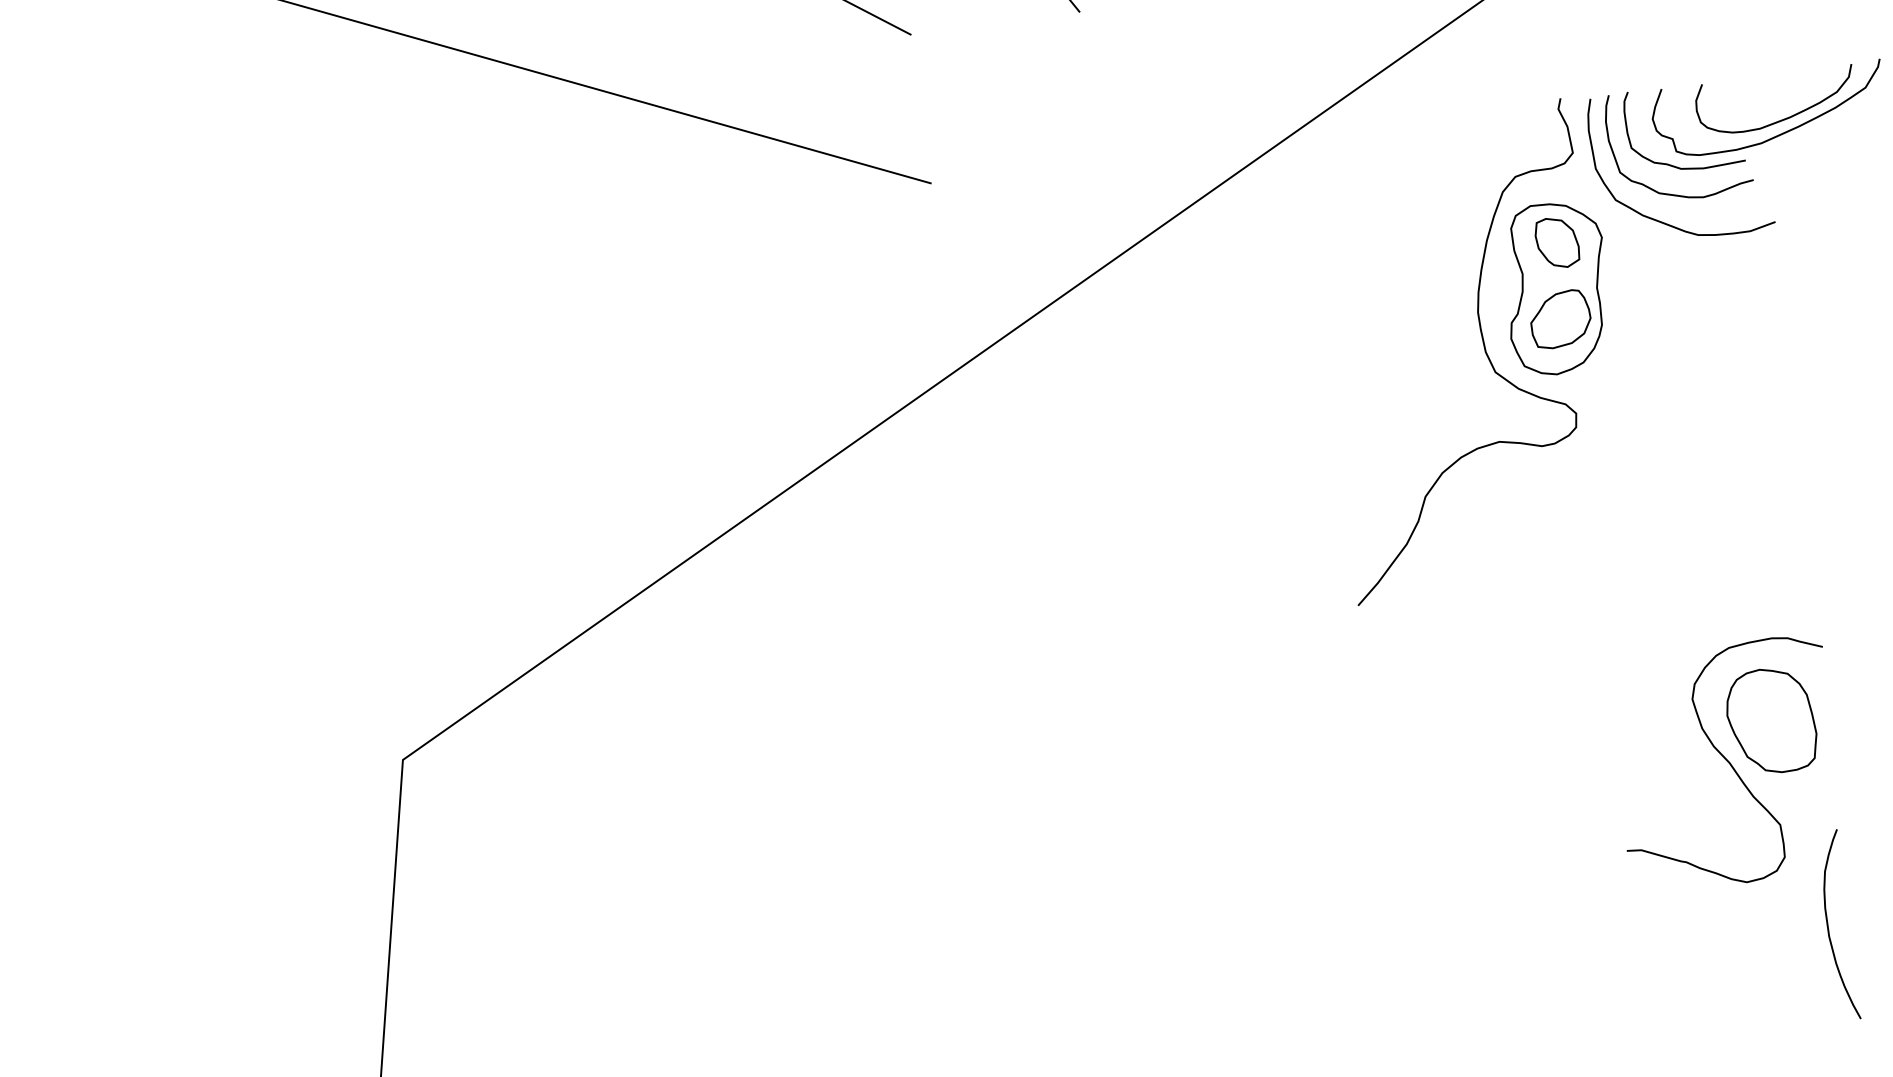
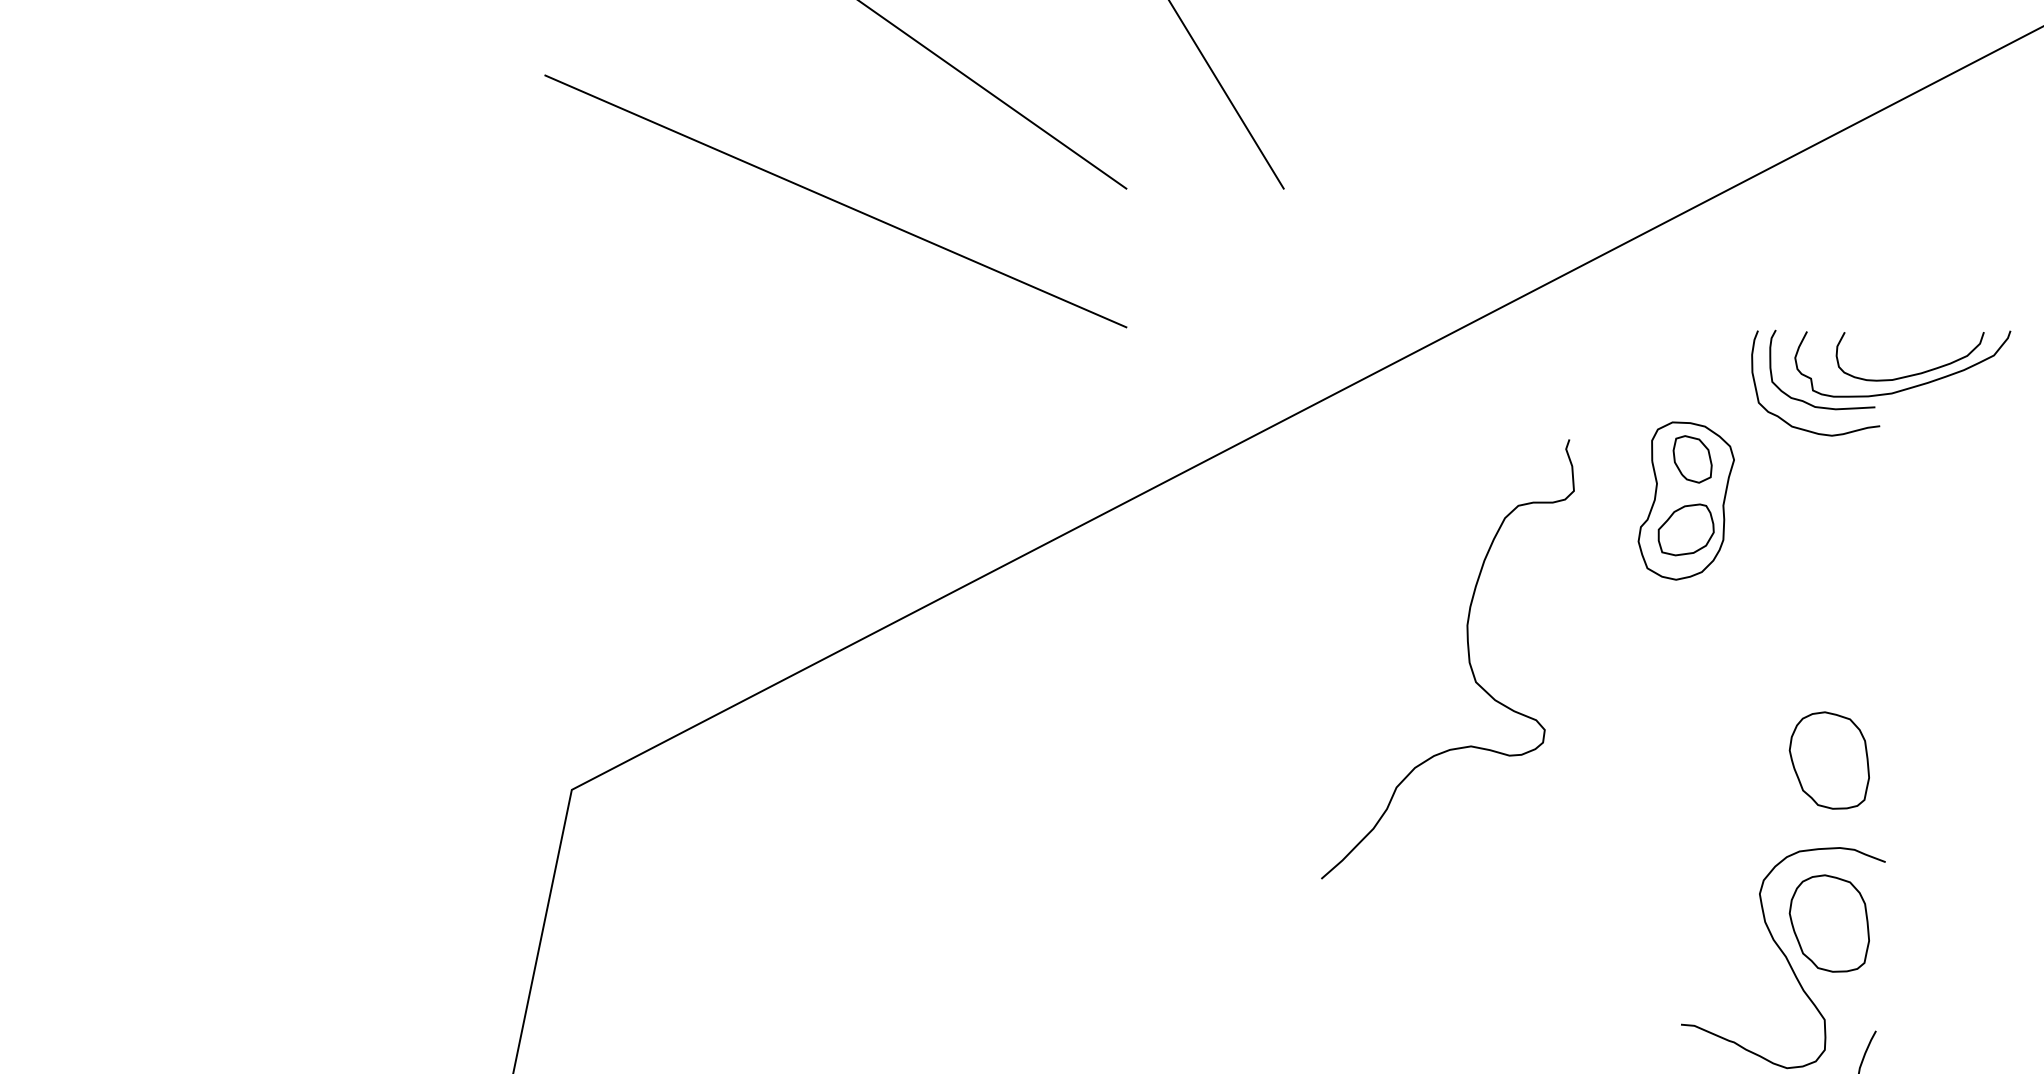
curve: (1660, 220) -> (1789, 451), removed
curve: (1484, 348) -> (1468, 659), moved
part: (1746, 546) -> (1828, 760), added

